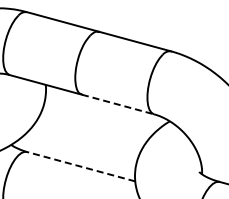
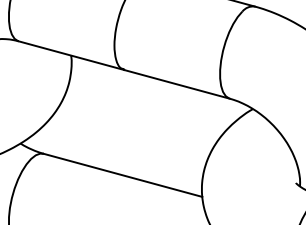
line: (118, 104) -> (177, 84), dashed -> solid
line: (80, 166) -> (122, 175), dashed -> solid

